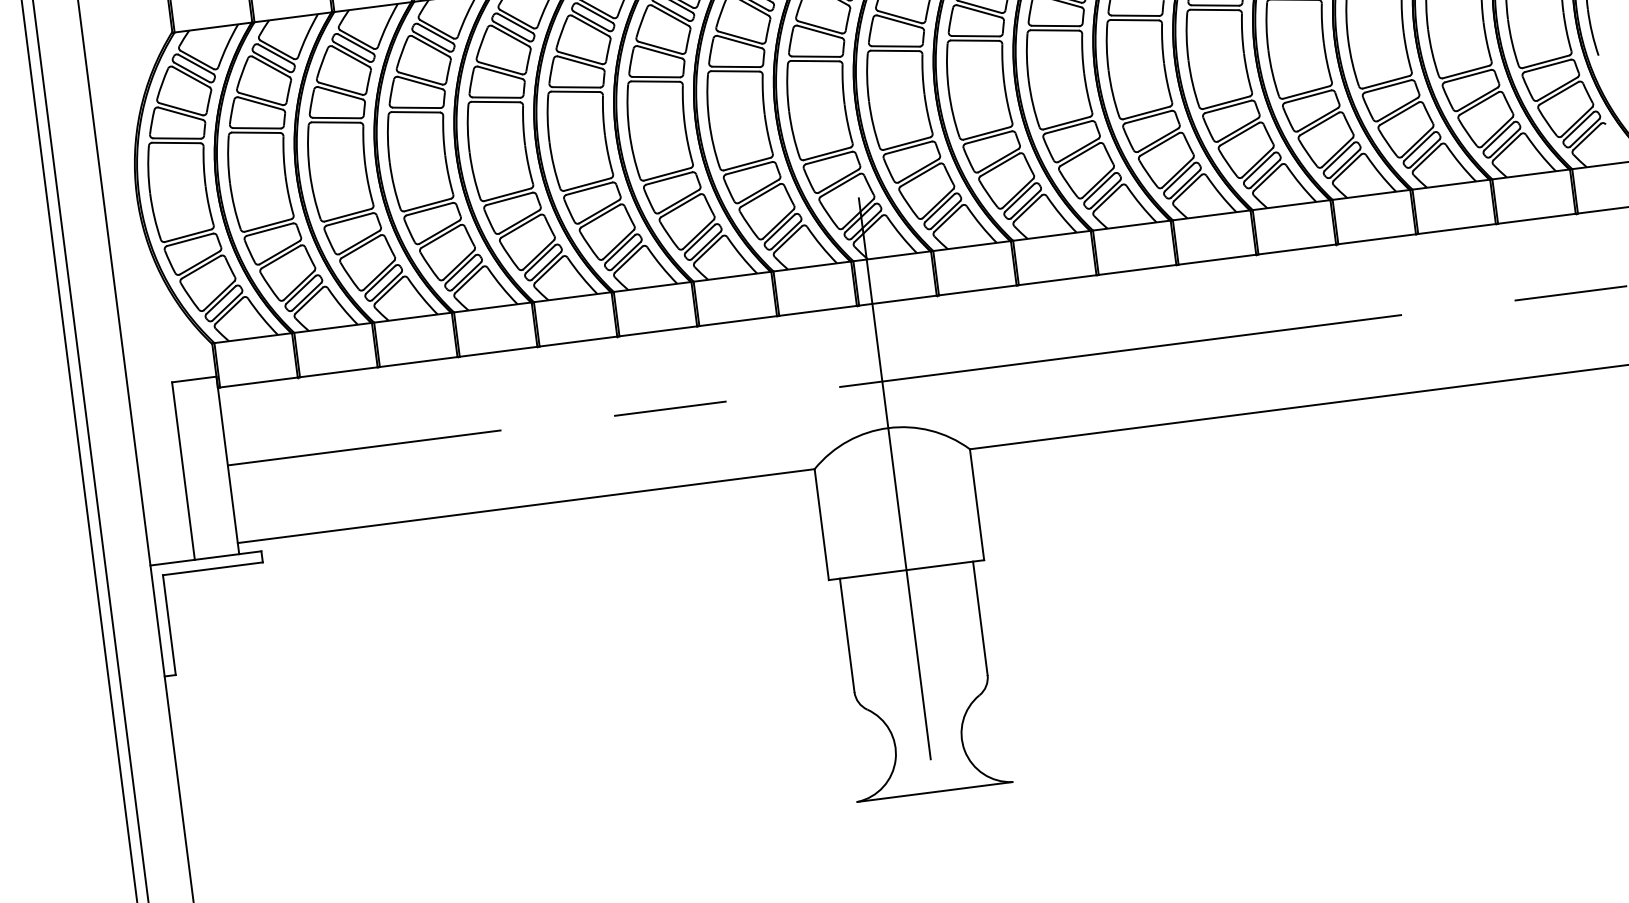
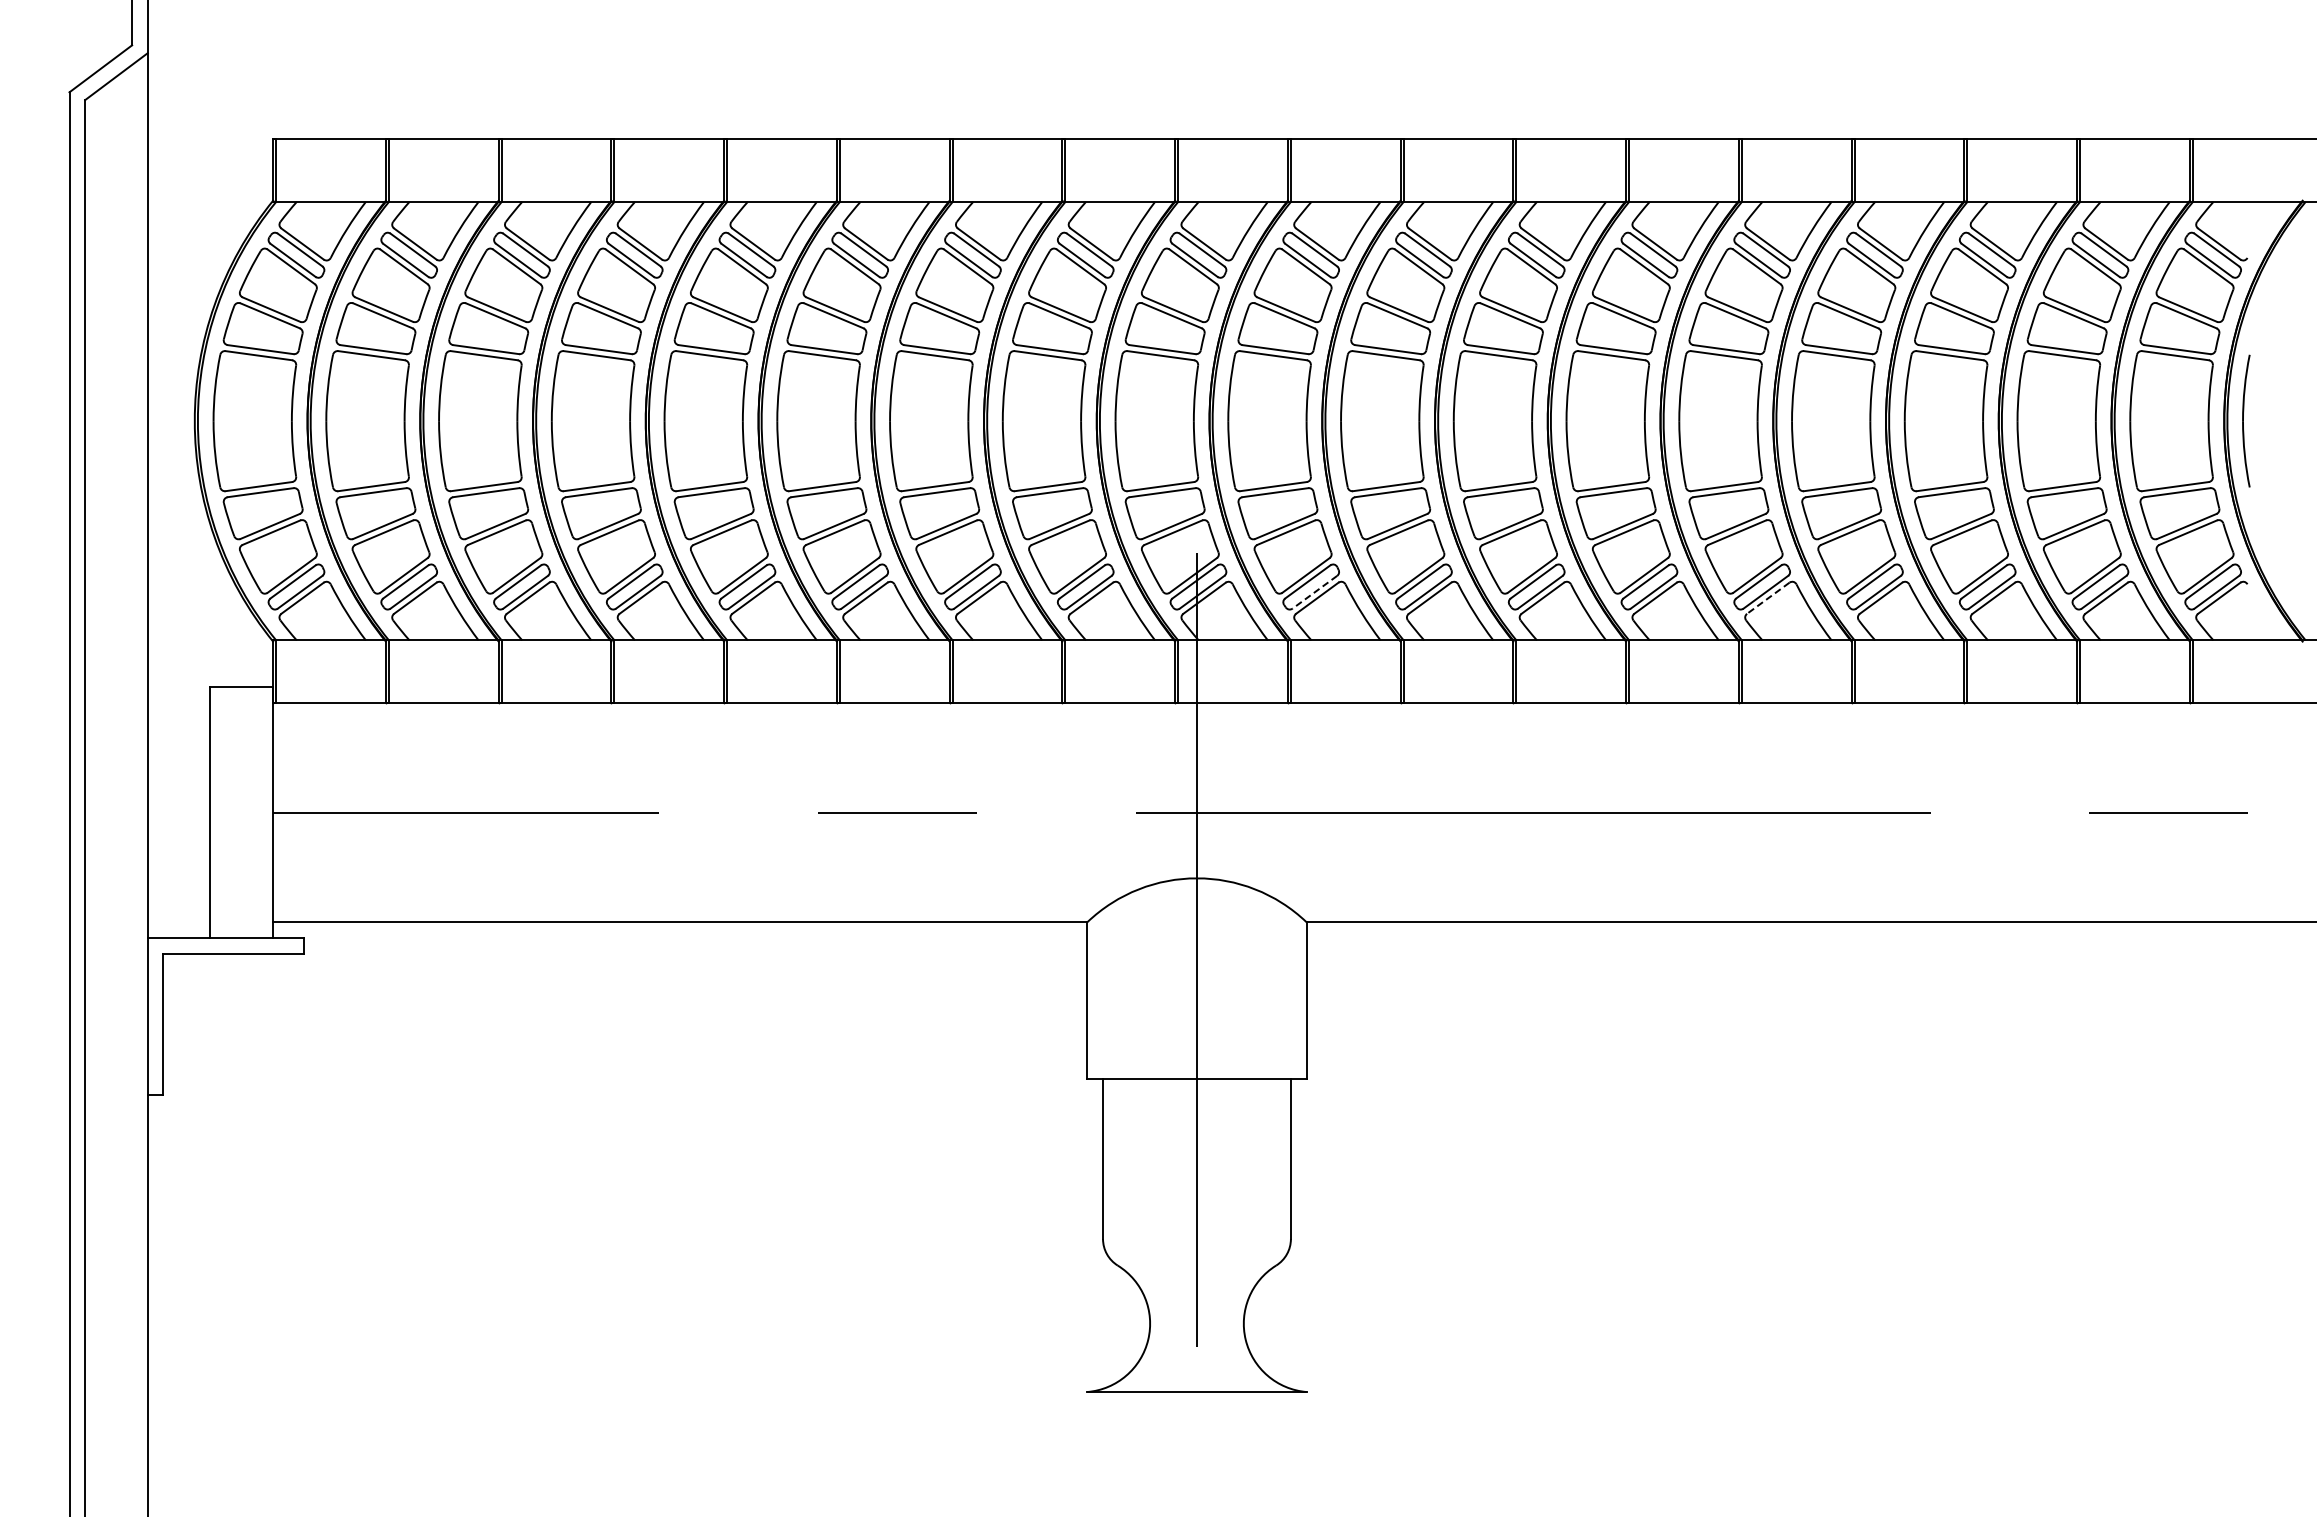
line: (1267, 178) -> (1767, 598), solid -> dashed
line: (945, 214) -> (1314, 592), solid -> dashed

